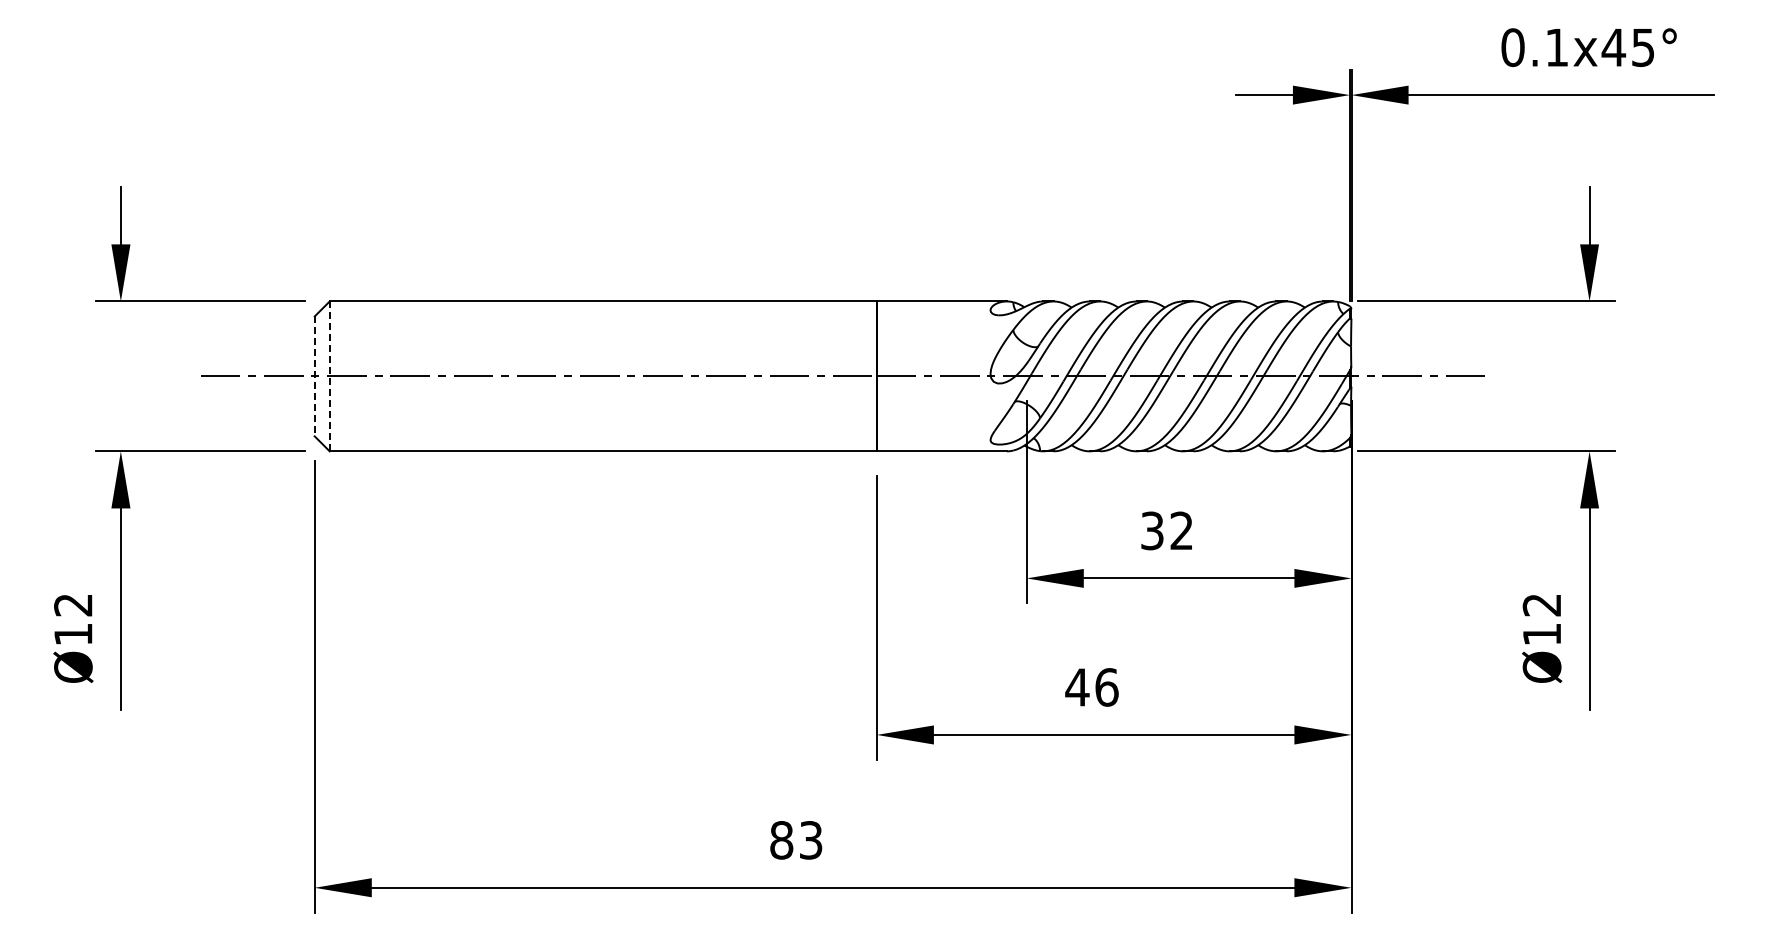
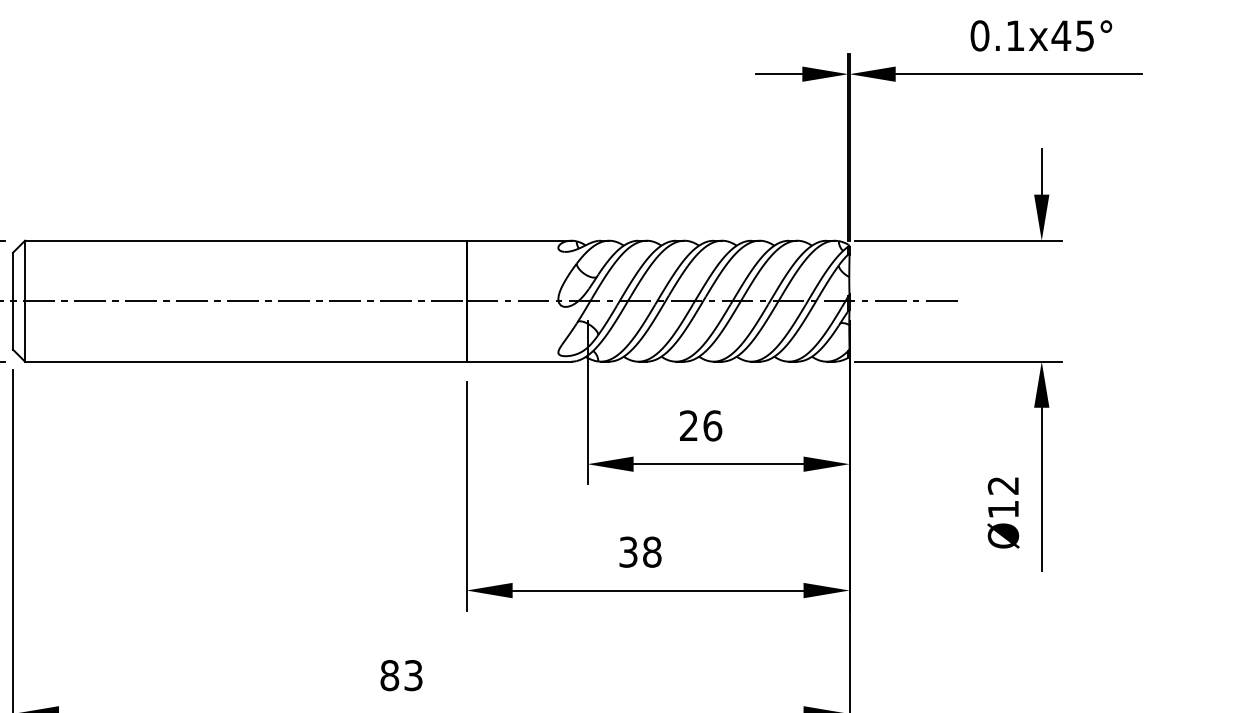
line: (314, 376) -> (12, 301), dashed -> solid
line: (329, 376) -> (24, 301), dashed -> solid
text: (1167, 530) -> (701, 425), 32 -> 26
text: (1091, 687) -> (639, 552), 46 -> 38

